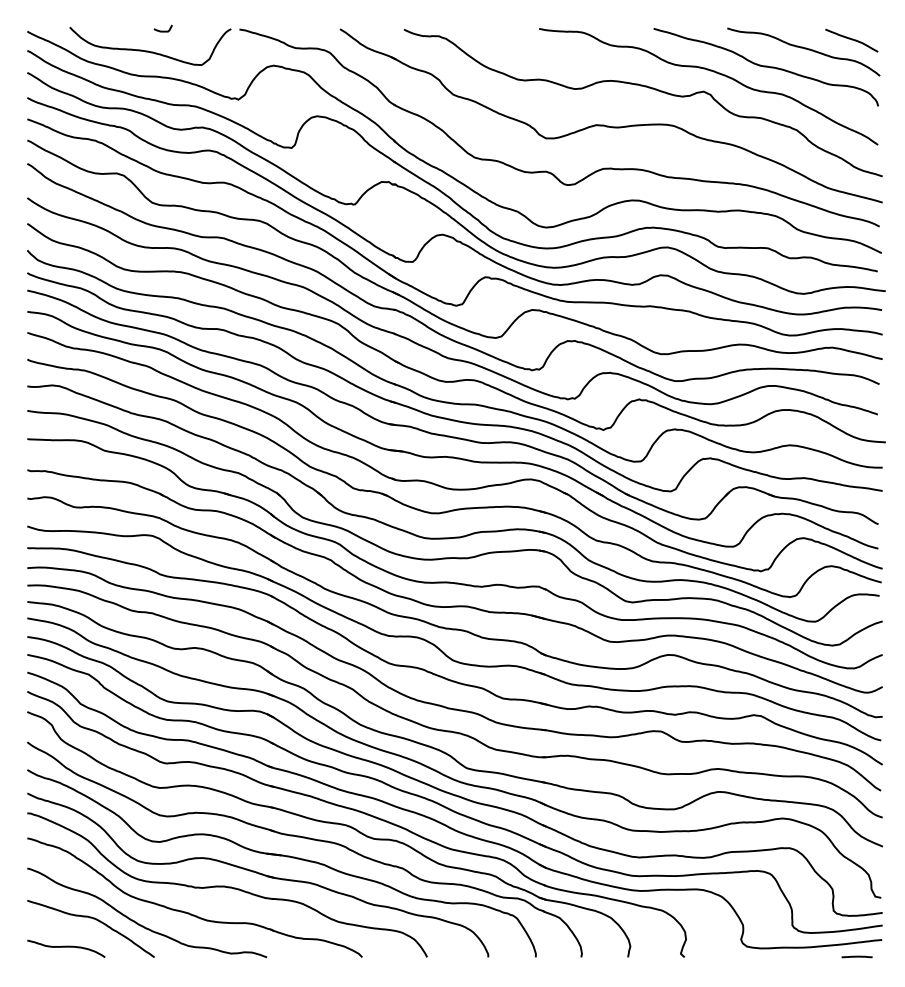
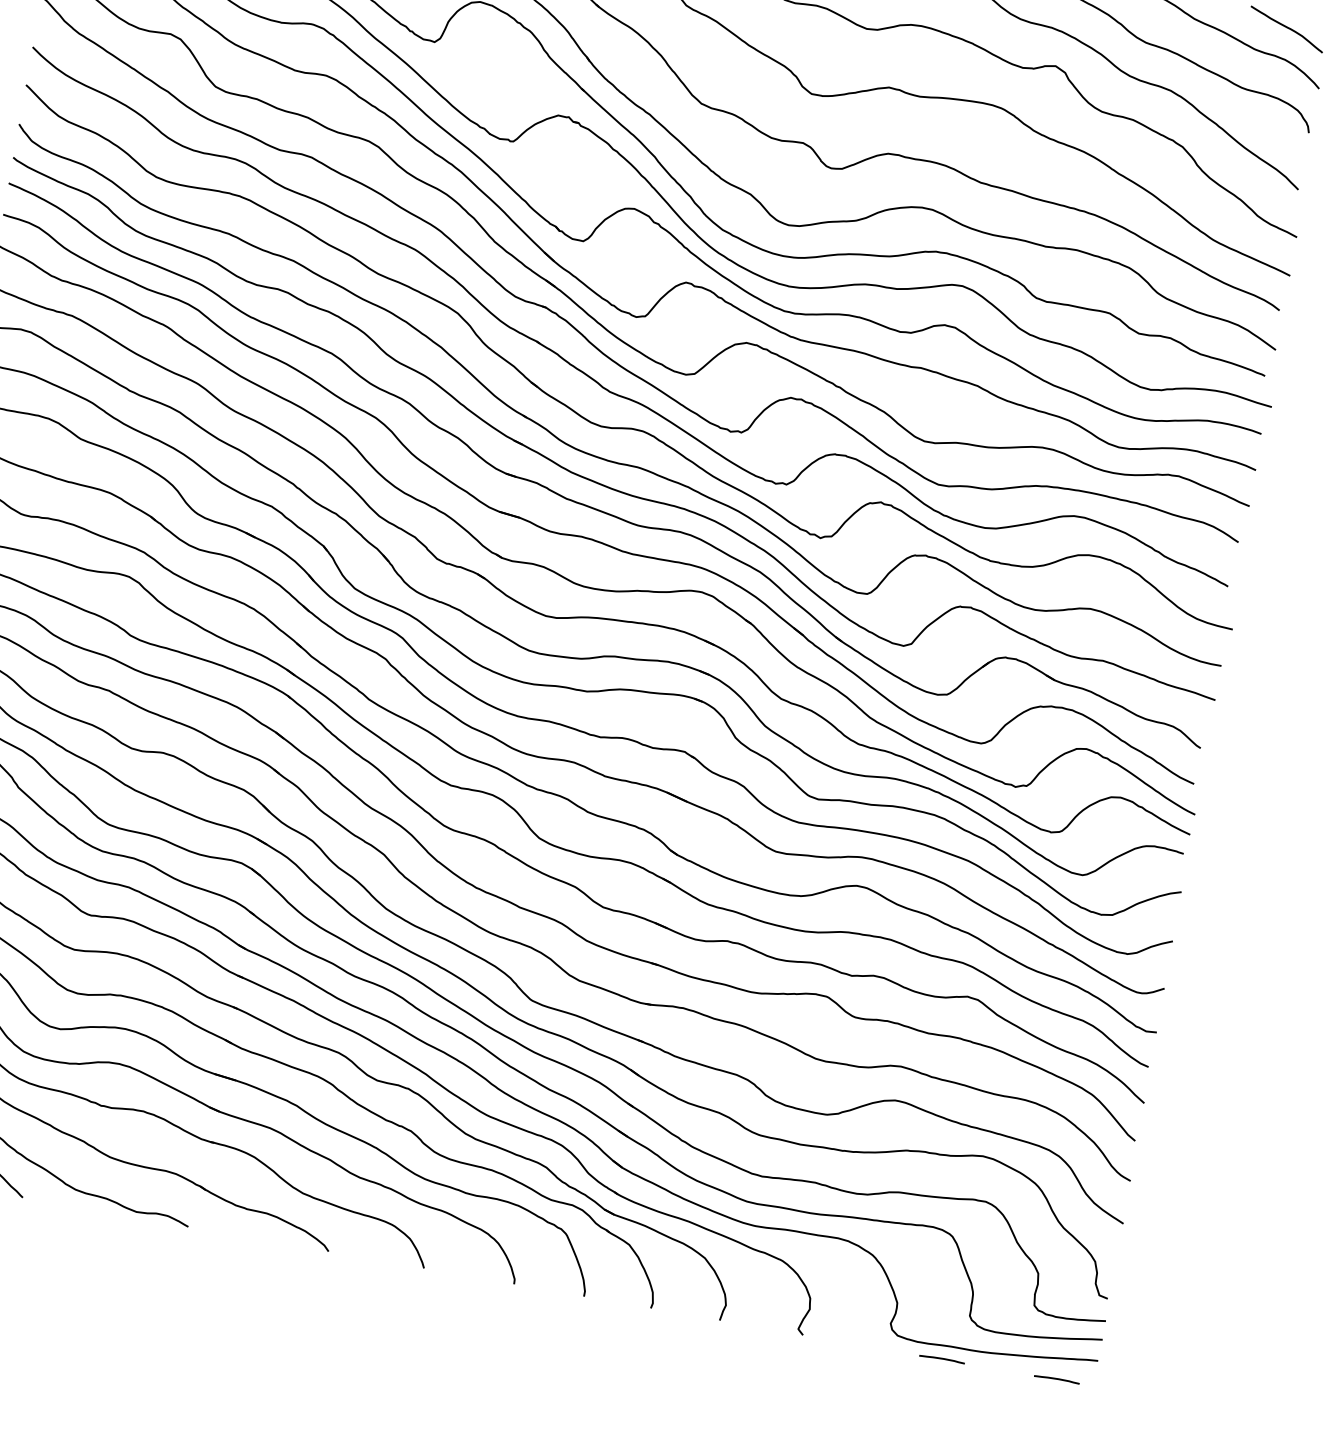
line: (778, 956) -> (941, 1358), added

